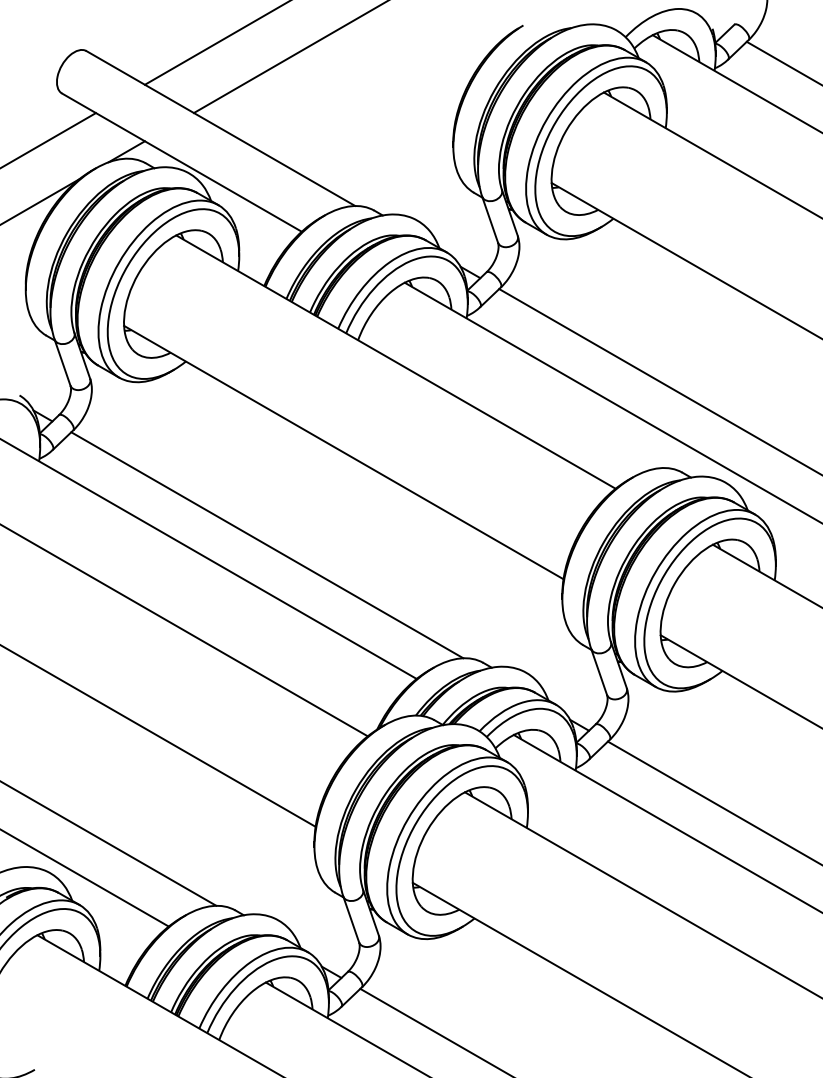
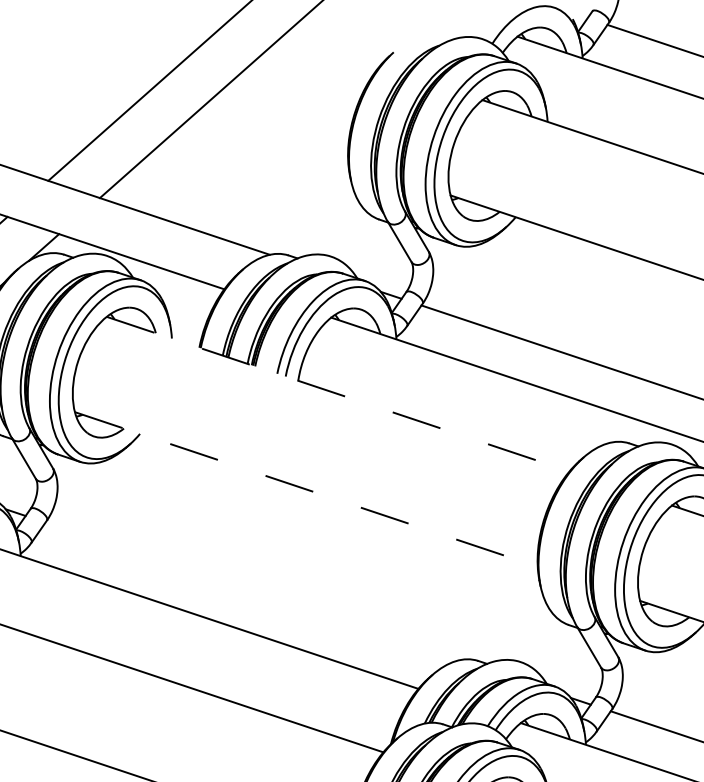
line: (395, 362) -> (337, 394), solid -> dashed
line: (343, 452) -> (306, 489), solid -> dashed
line: (267, 545) -> (252, 591), removed

